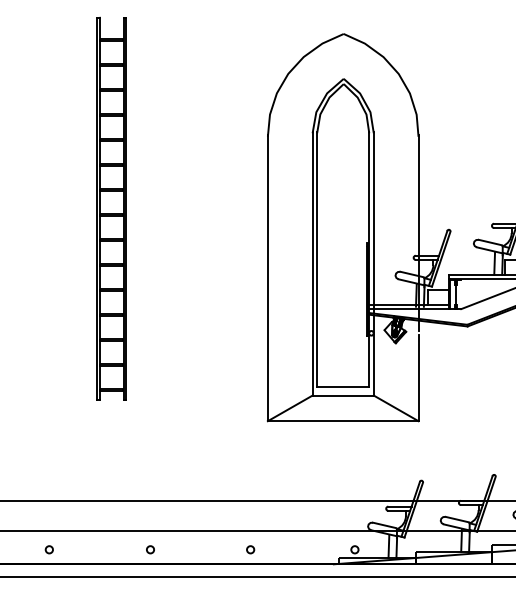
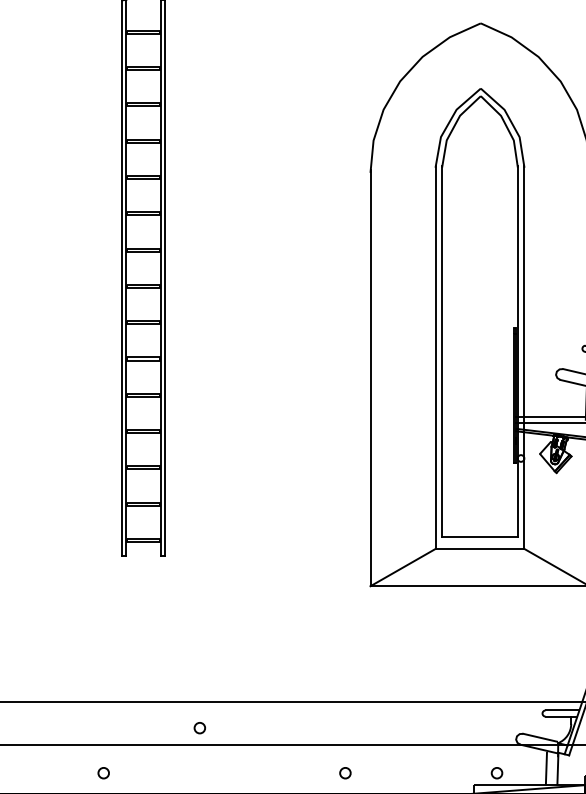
circle: (48, 549) -> (102, 772), moved
circle: (150, 549) -> (199, 727), moved

